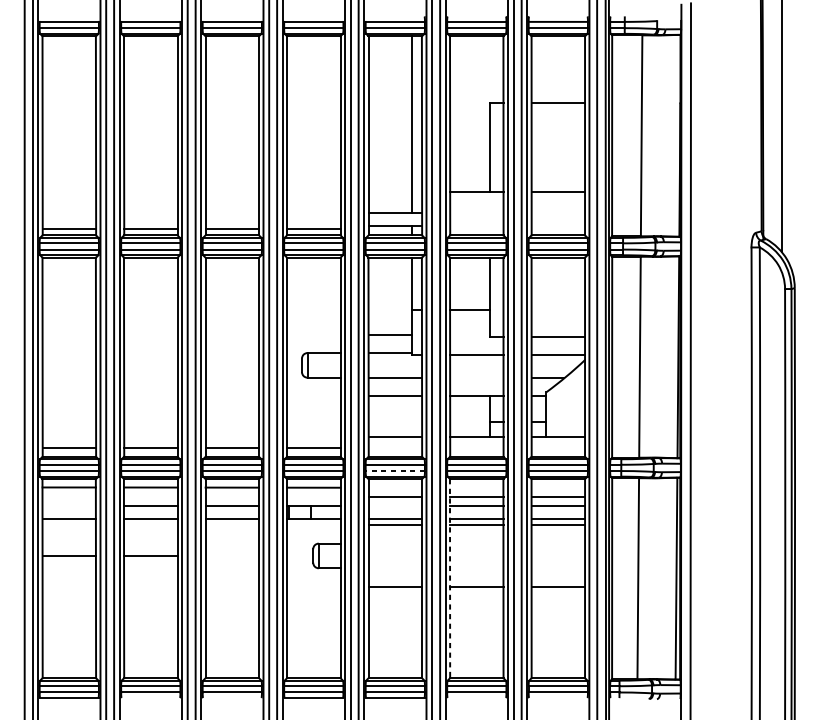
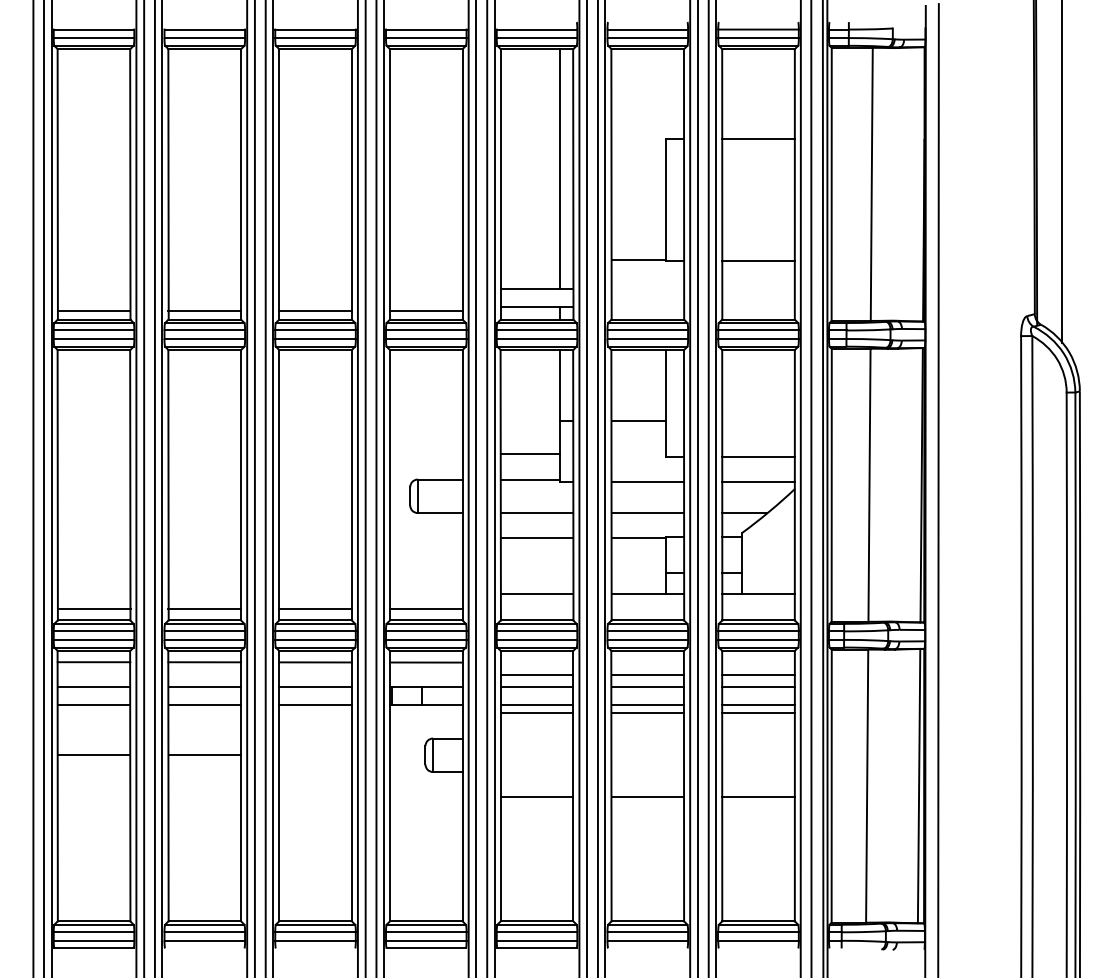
line: (476, 378) -> (647, 513), added
line: (394, 470) -> (536, 639), dashed -> solid
line: (68, 505) -> (93, 686), added
line: (394, 505) -> (536, 686), added
line: (450, 578) -> (611, 786), dashed -> solid

